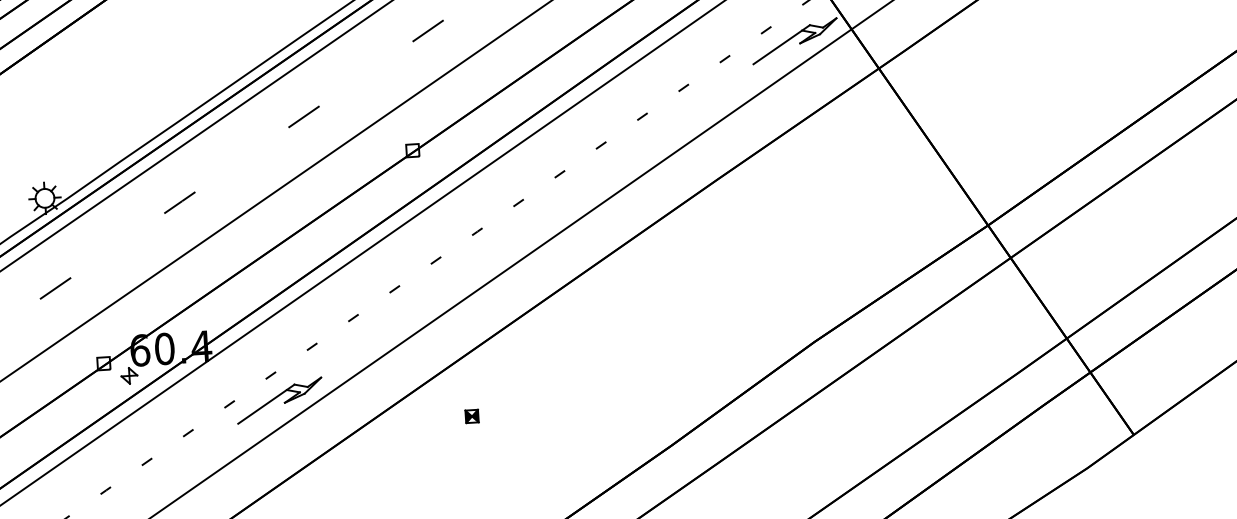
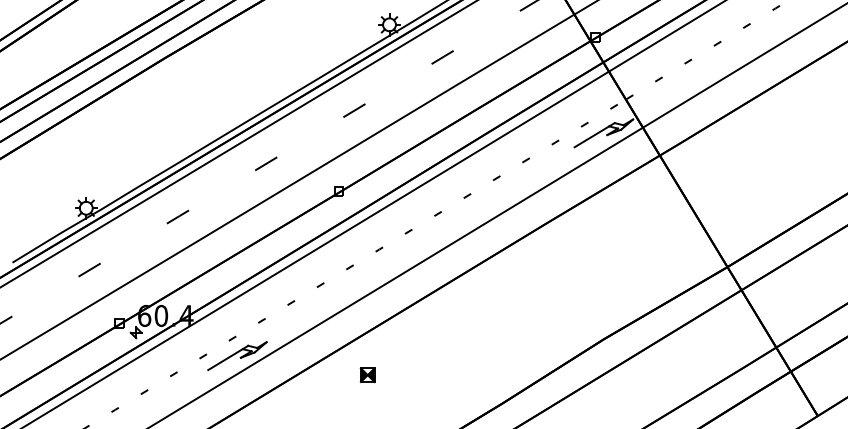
part: (471, 415) -> (367, 374), size x1.6

